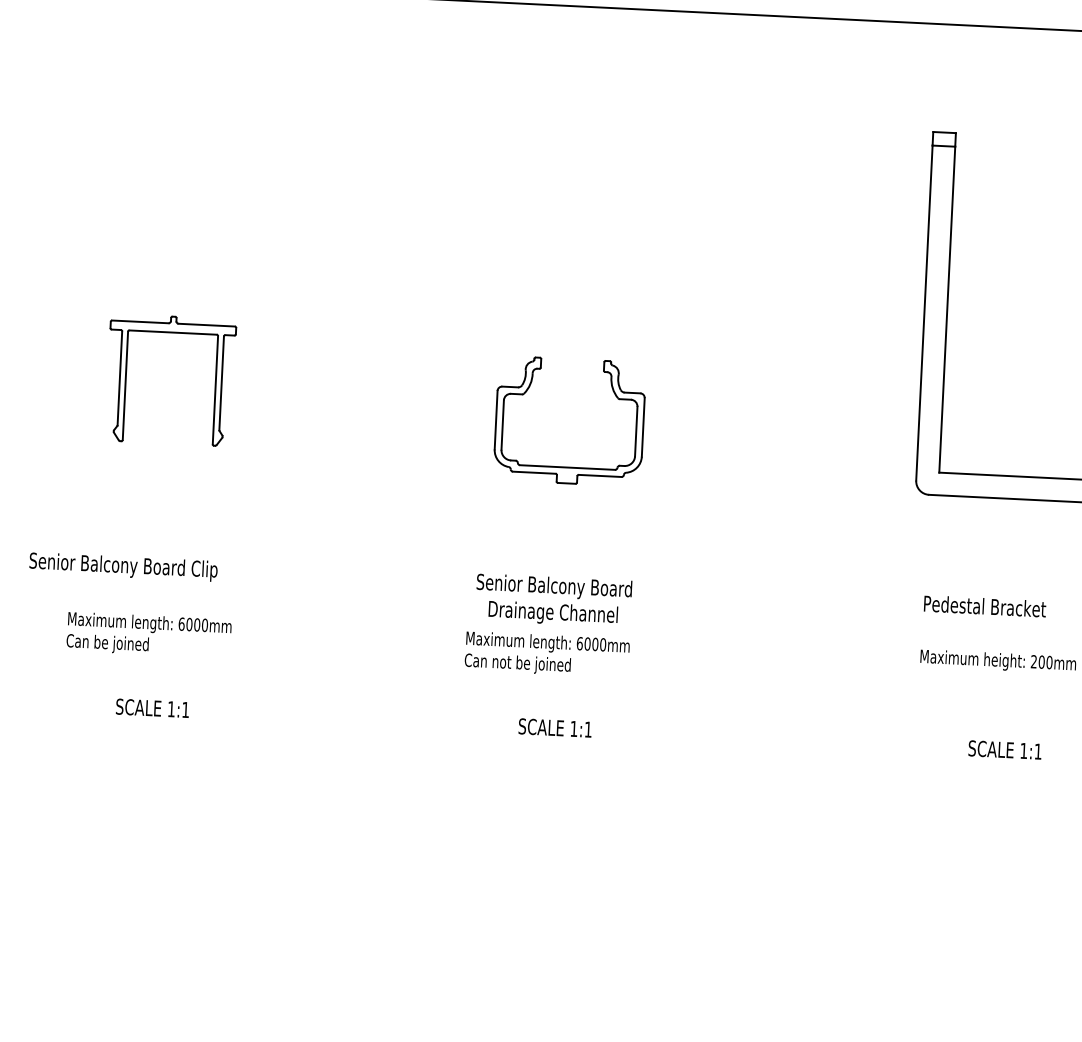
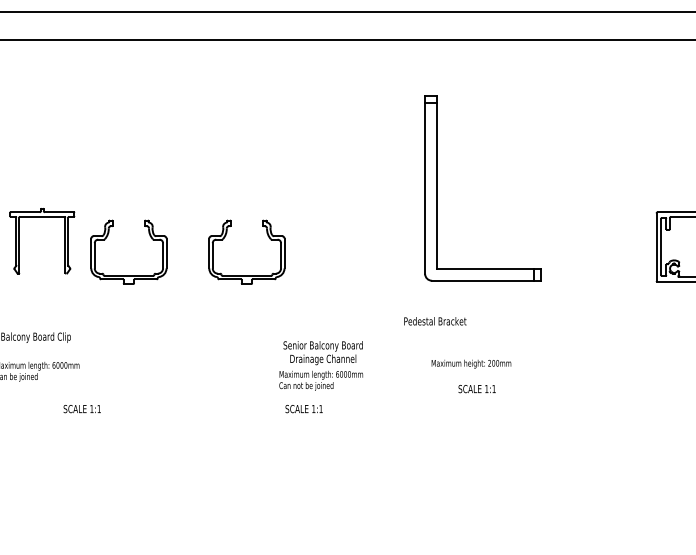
part: (336, 455) -> (128, 275), added
text: (985, 606) -> (435, 321), moved
text: (547, 624) -> (320, 365), moved
text: (151, 709) -> (81, 409), moved
text: (553, 728) -> (303, 409), moved
text: (1003, 750) -> (476, 389), moved

